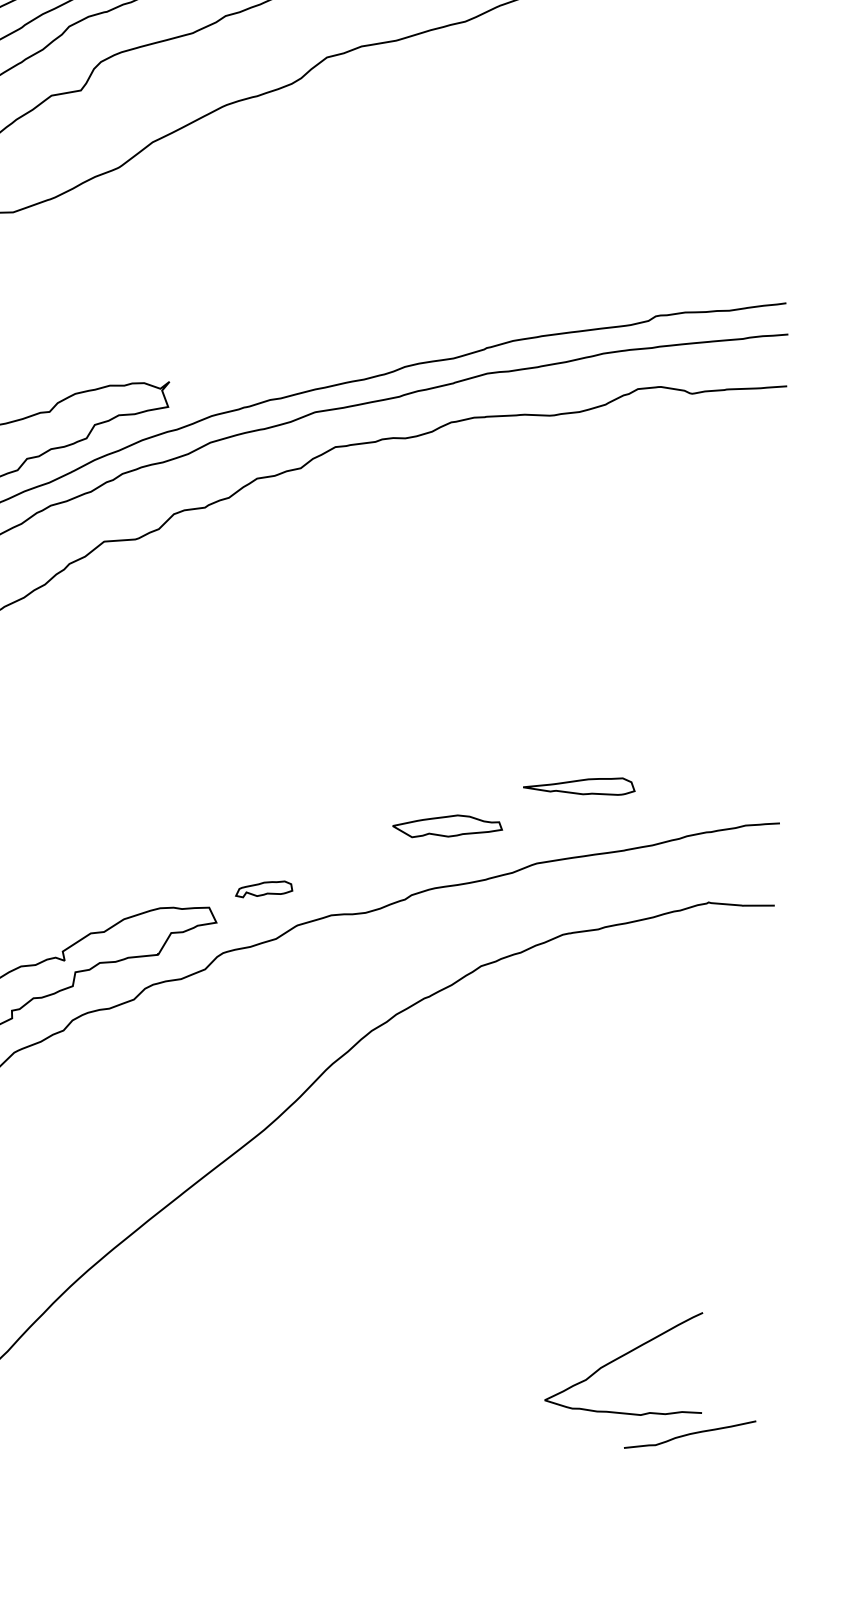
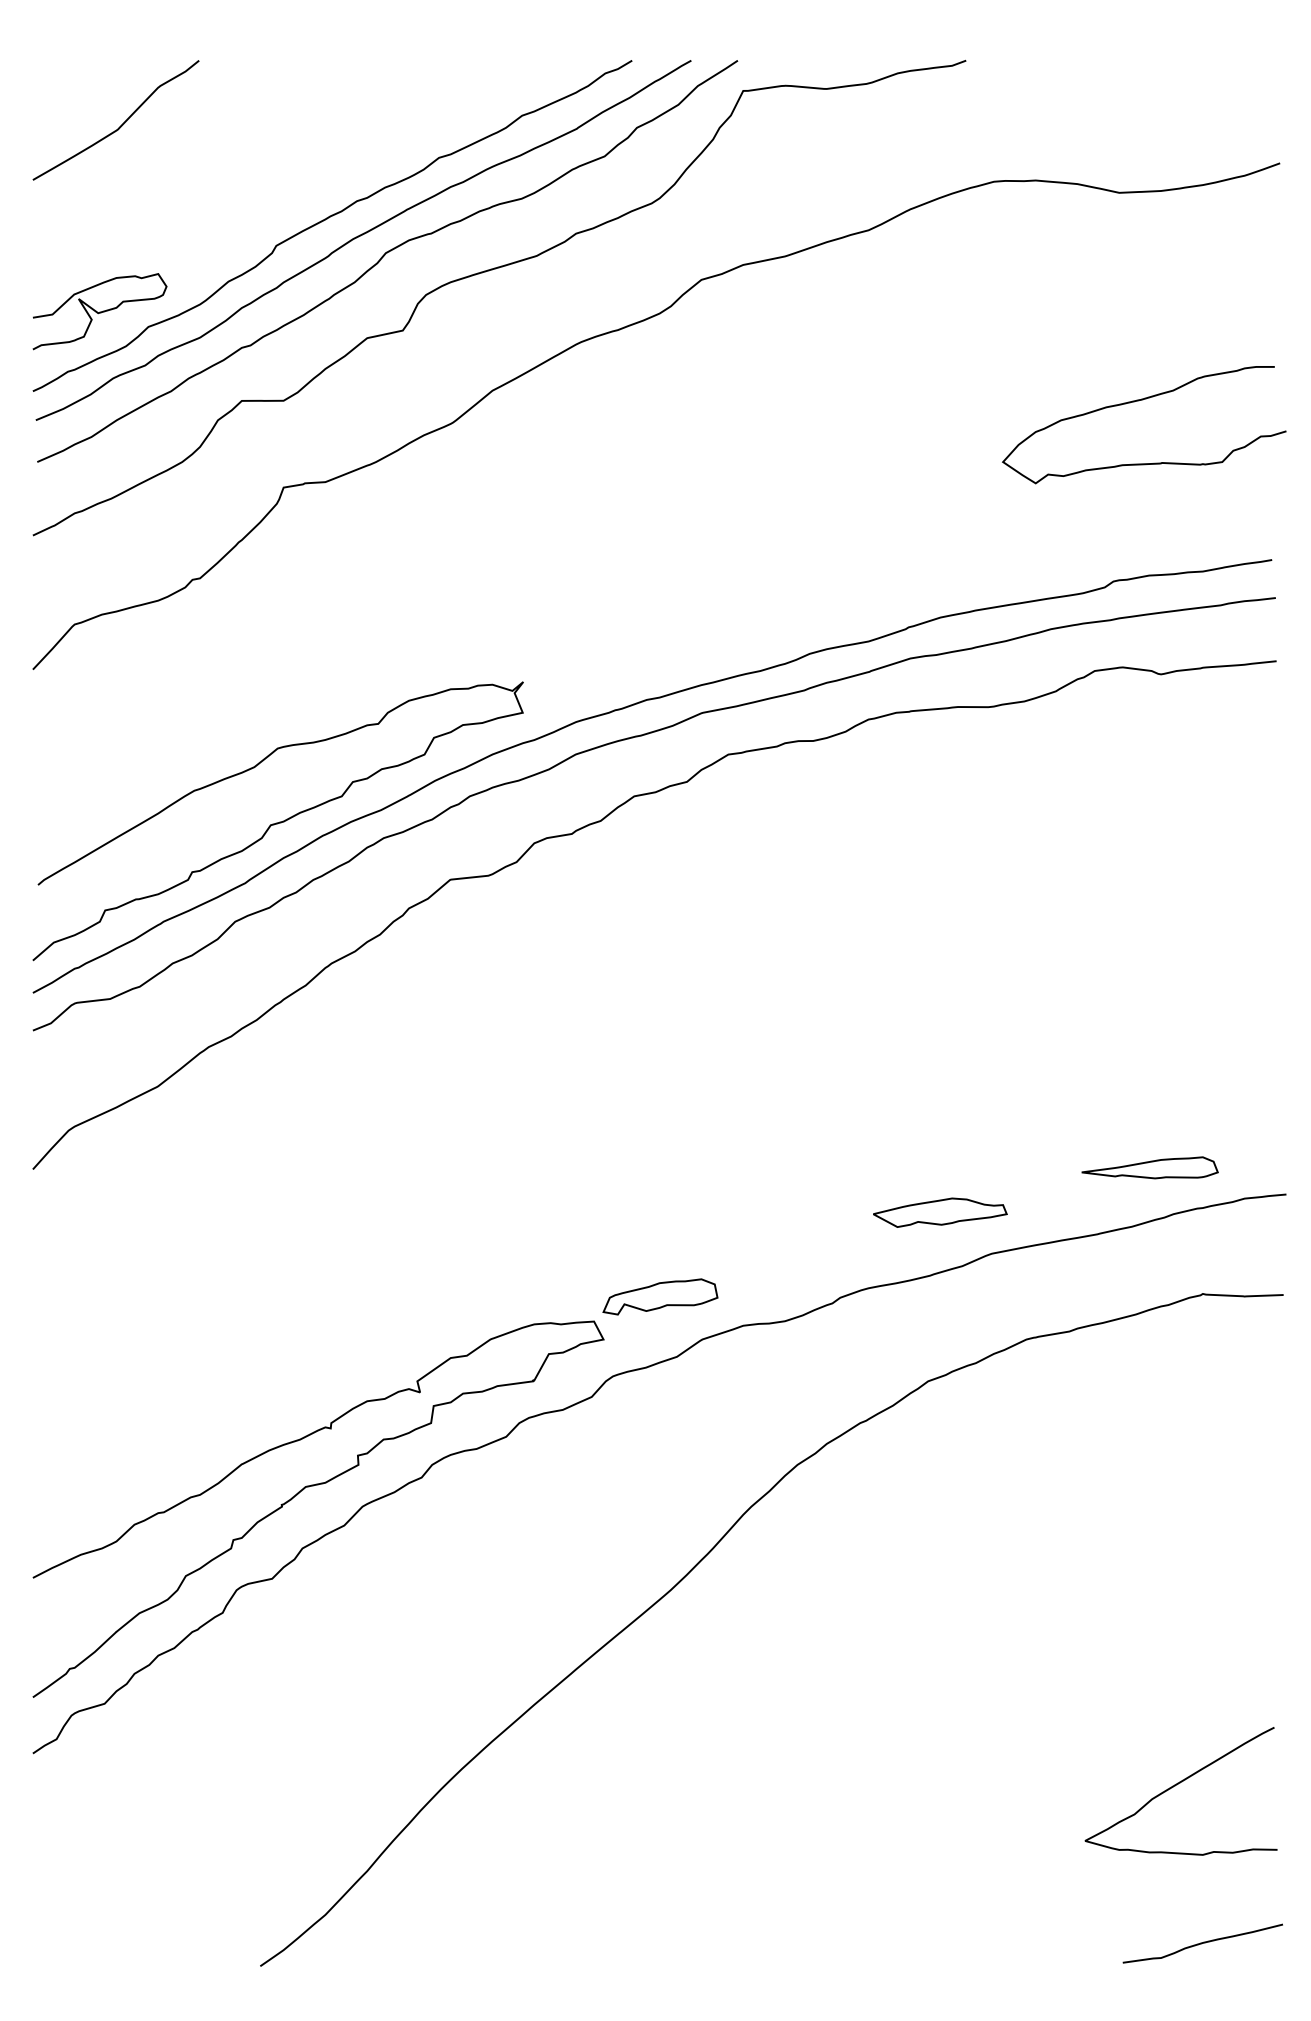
curve: (681, 169) -> (1138, 401), added
part: (578, 785) -> (1149, 1167), moved
part: (447, 826) -> (940, 1212), moved
part: (264, 889) -> (660, 1296), size x1.67
curve: (620, 1358) -> (1175, 1786), moved

